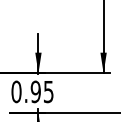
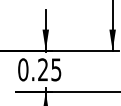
text: (35, 91) -> (42, 69), 0.95 -> 0.25

